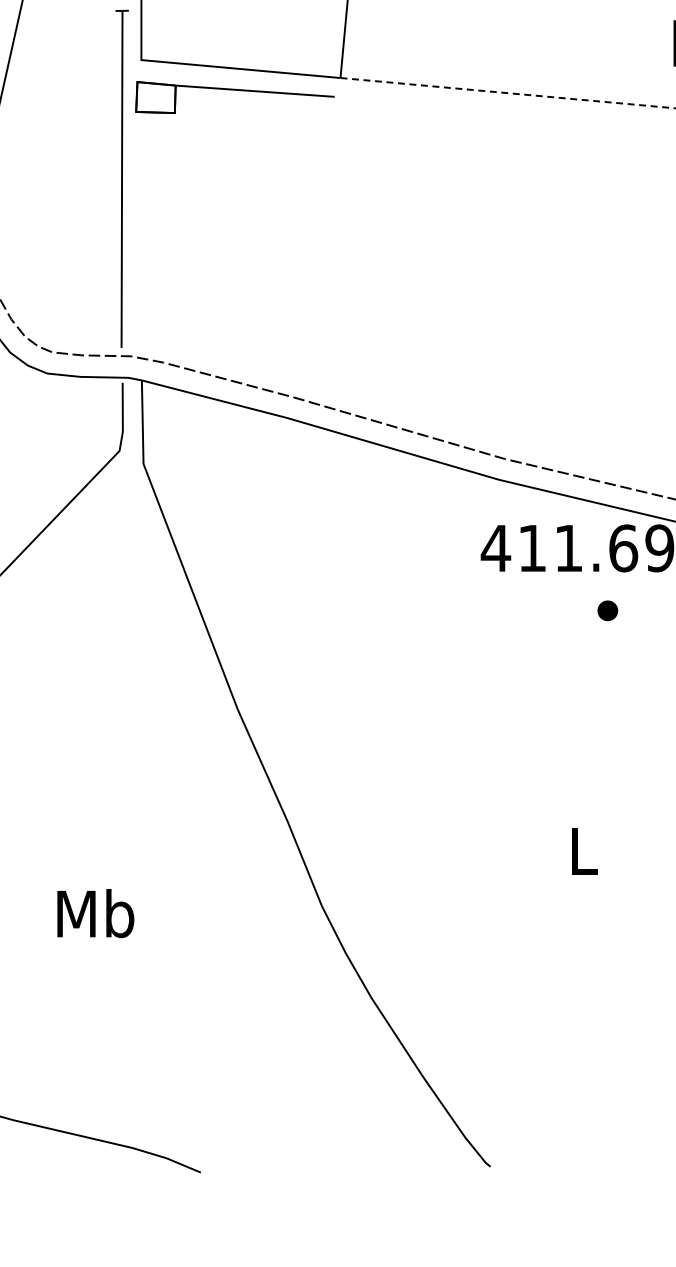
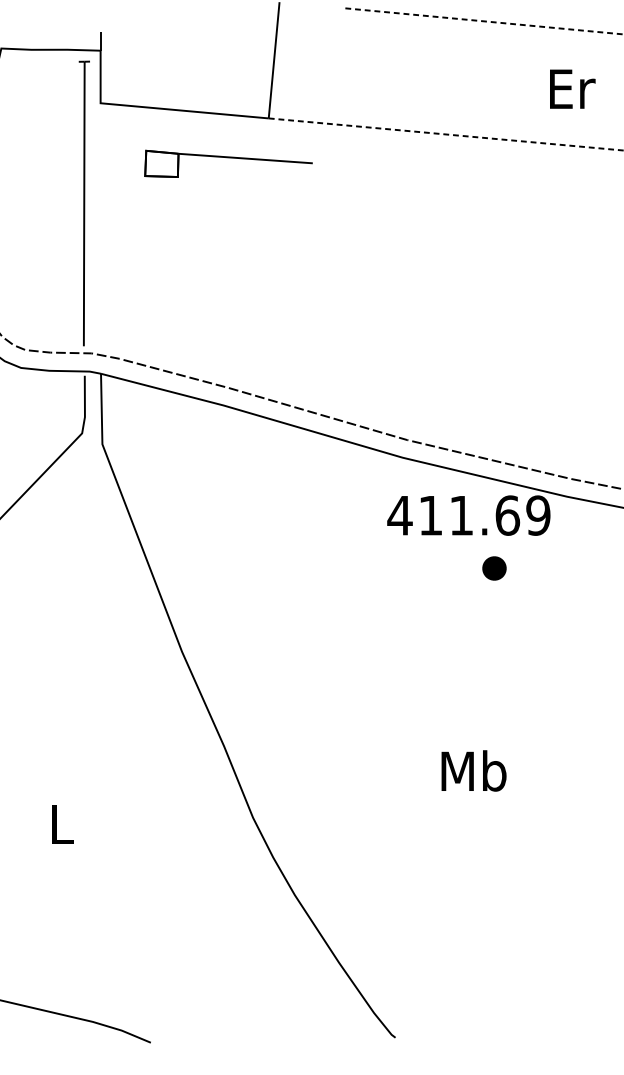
part: (234, 97) -> (228, 163), moved
part: (607, 609) -> (494, 567), size x1.4
text: (582, 850) -> (473, 770), L -> Mb
text: (95, 912) -> (61, 823), Mb -> L

